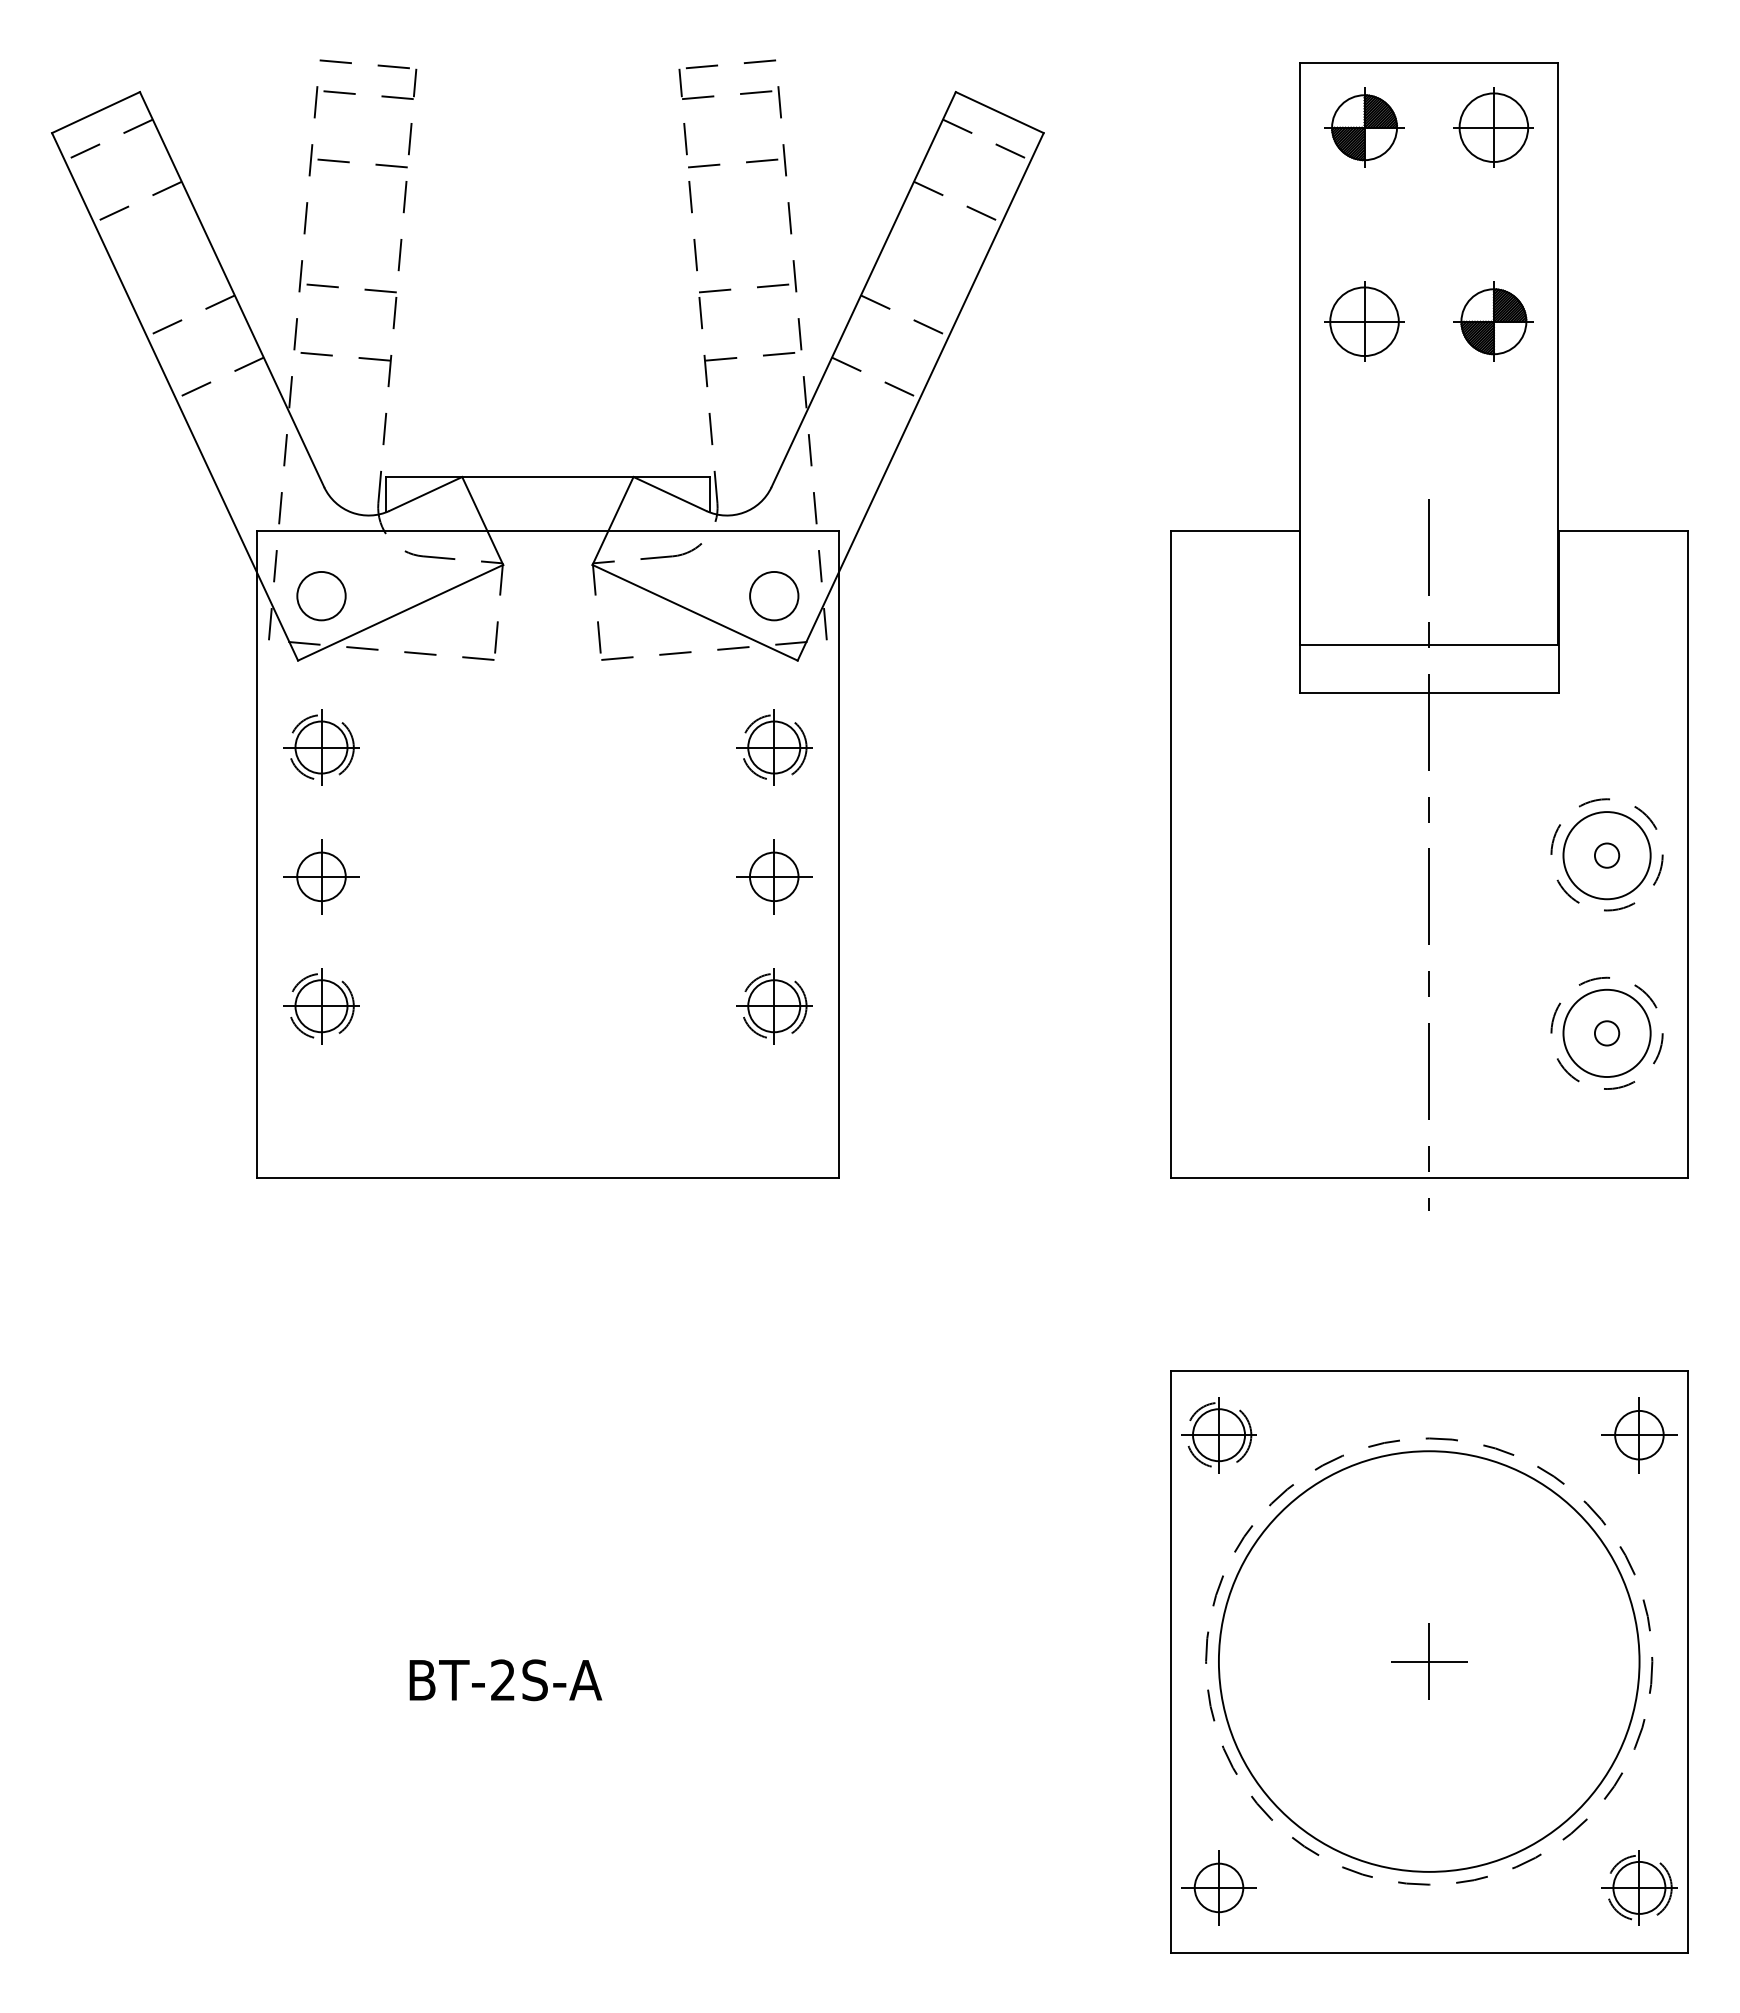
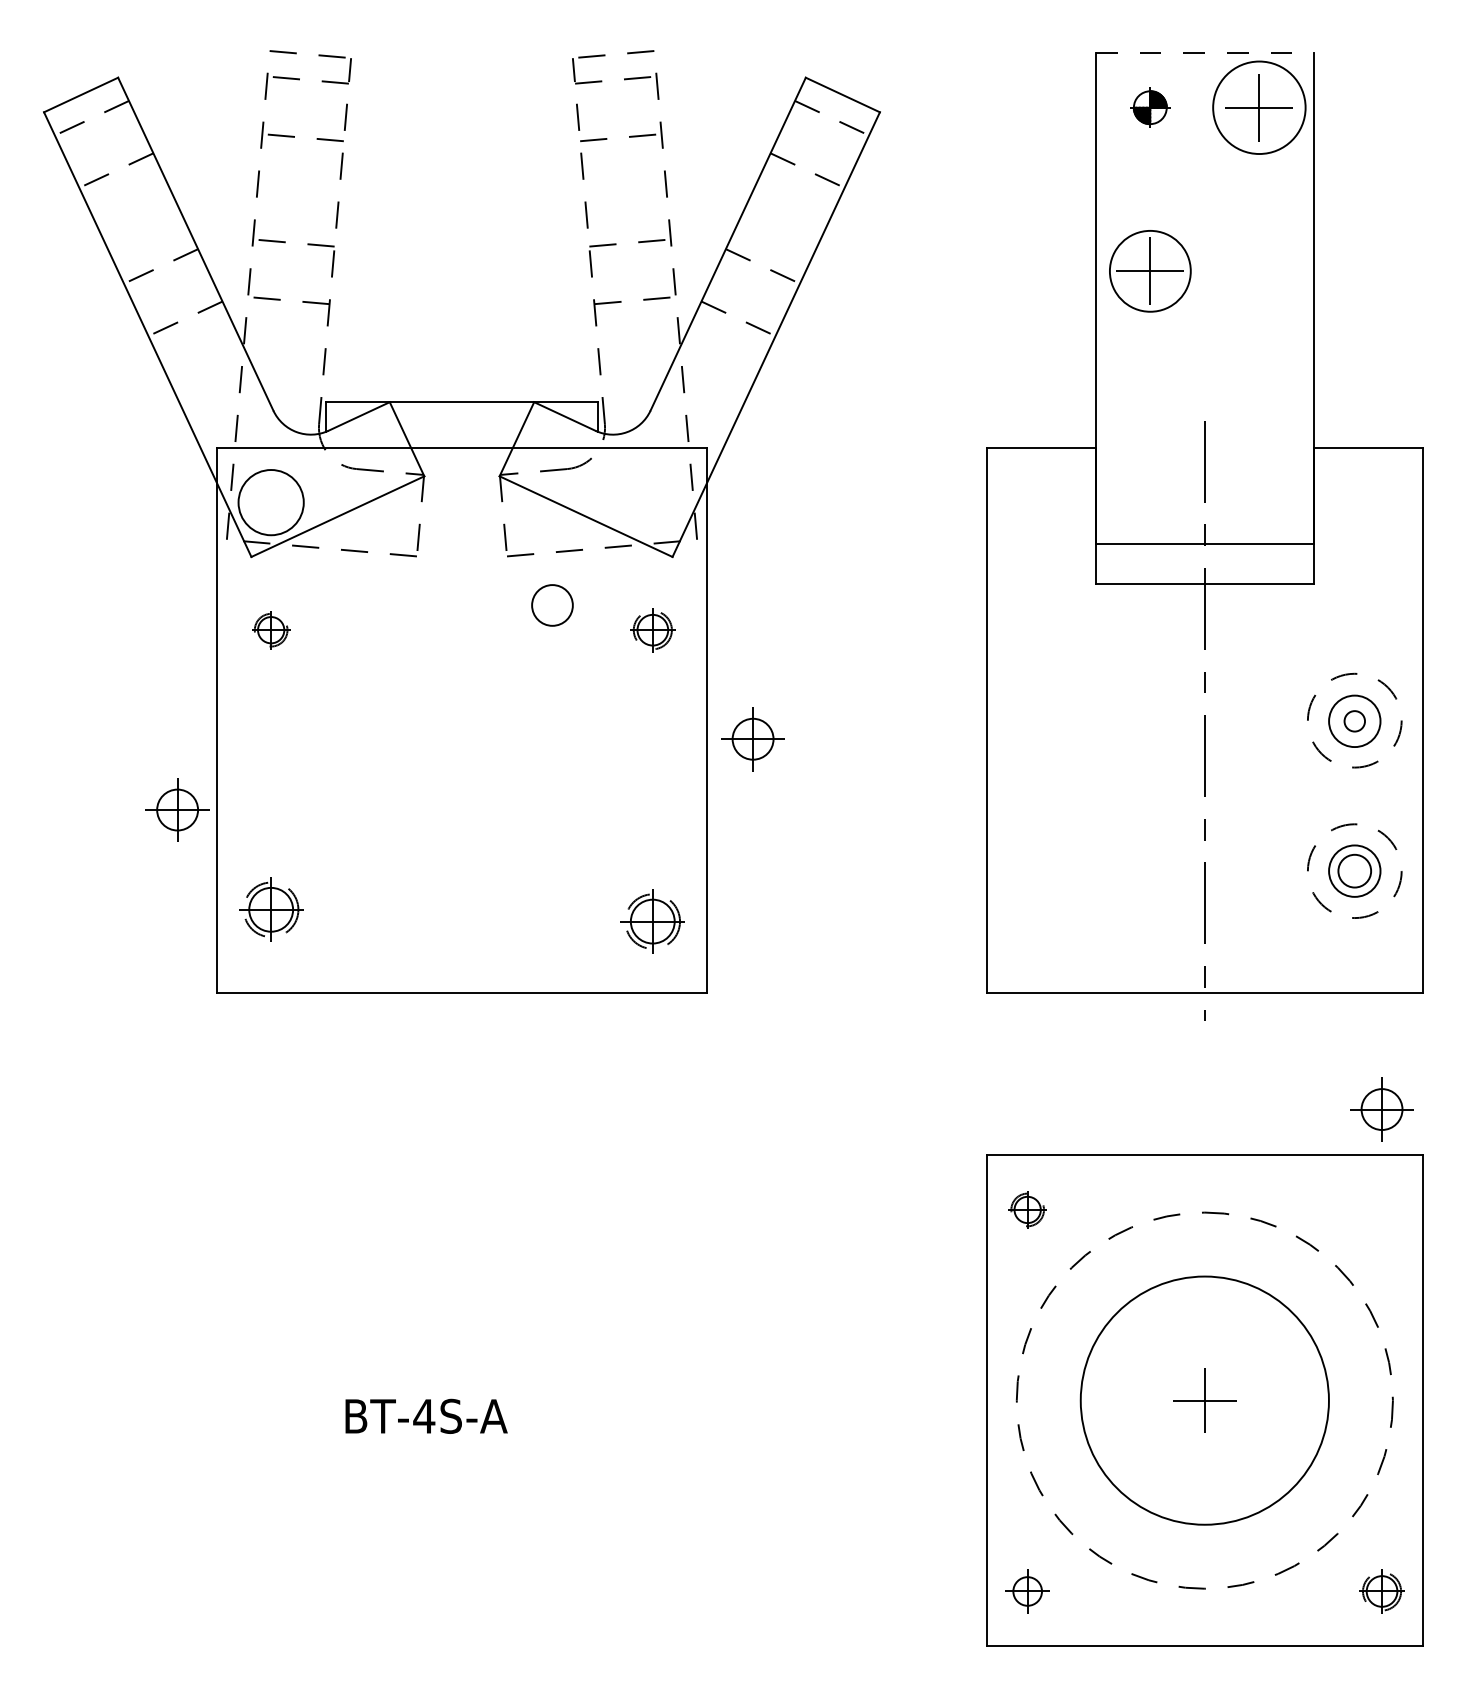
line: (1429, 63) -> (1205, 53), solid -> dashed
part: (1364, 127) -> (1150, 107), size x0.6
circle: (1493, 127) -> (1259, 107), size x1.6
circle: (1364, 321) -> (1150, 271), size x1.4
part: (1493, 321) -> (1259, 271), removed
circle: (321, 595) -> (271, 502), size x1.6
circle: (774, 596) -> (552, 605), moved
part: (321, 747) -> (271, 630), size x0.6
part: (774, 747) -> (653, 630), size x0.7
circle: (1606, 855) -> (1354, 721), size x0.7
part: (321, 876) -> (177, 809), moved
part: (774, 876) -> (753, 738), moved
part: (321, 1006) -> (271, 910), moved
part: (774, 1006) -> (653, 921), moved
circle: (1606, 1033) -> (1354, 871), size x0.7
circle: (1606, 1033) -> (1354, 871), size x1.6
part: (1218, 1435) -> (1027, 1210), size x0.6
part: (1639, 1435) -> (1382, 1109), moved
circle: (1428, 1661) -> (1204, 1400), size x0.7
text: (502, 1679) -> (423, 1415), BT-2S-A -> BT-4S-A
part: (1218, 1887) -> (1027, 1591), size x0.7
part: (1639, 1887) -> (1382, 1591), size x0.7

